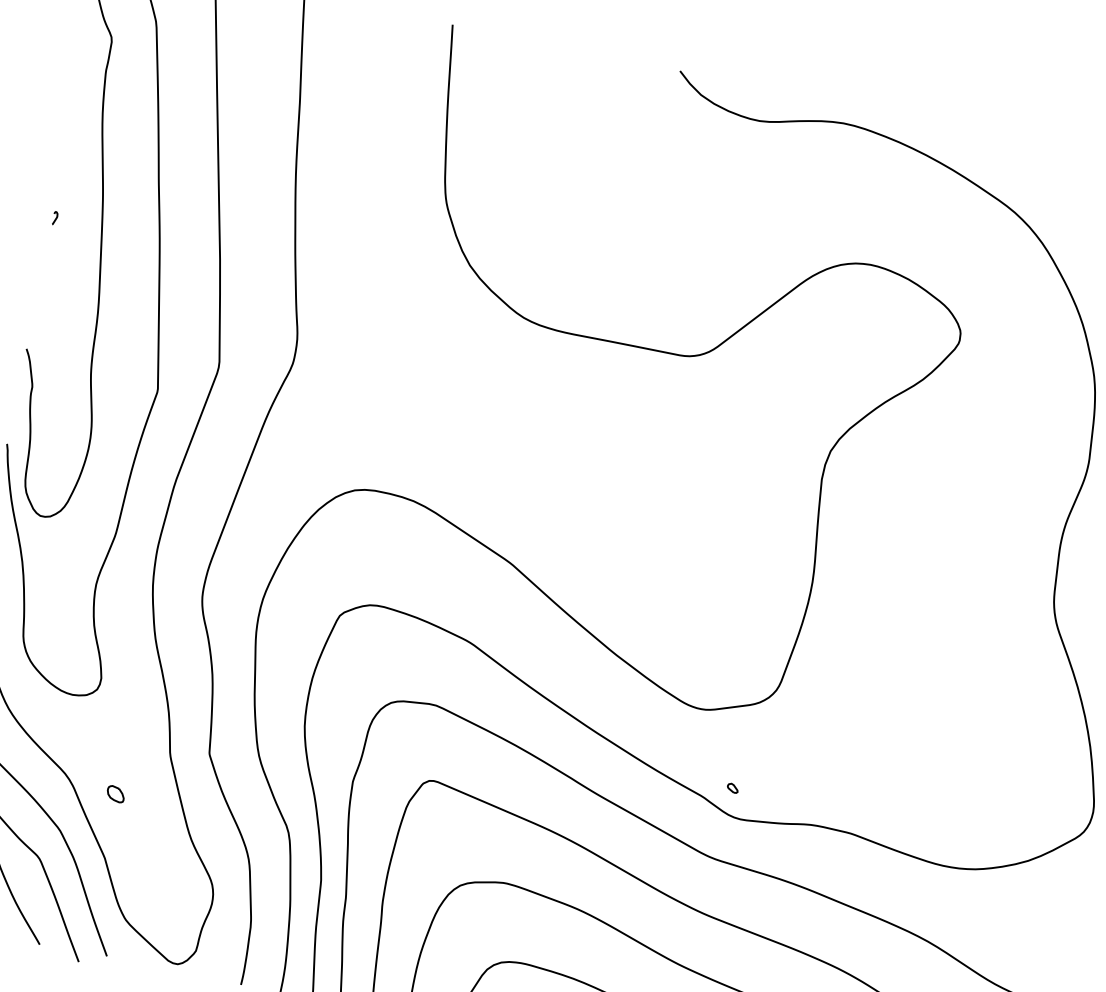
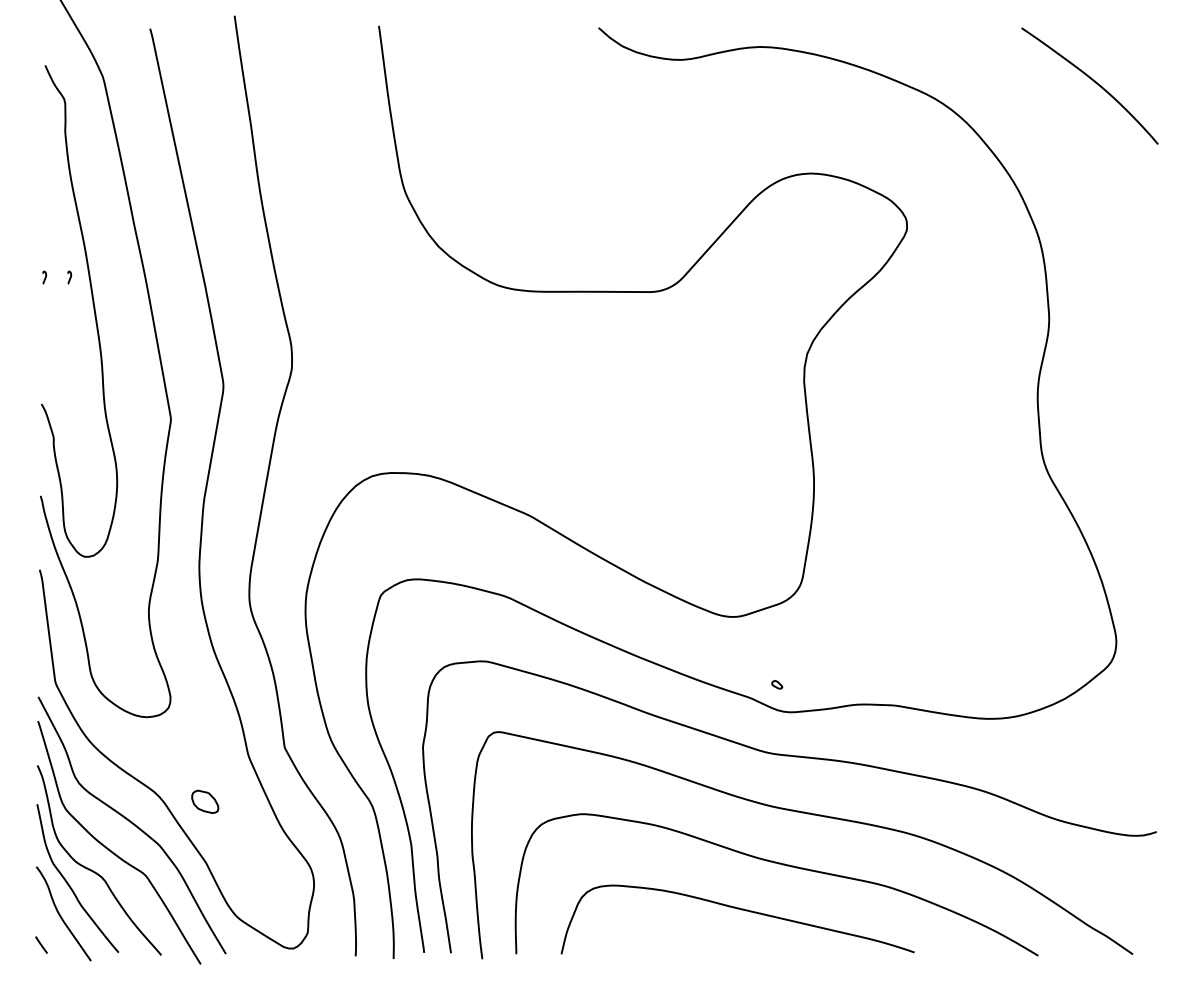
curve: (81, 223) -> (69, 277), added
part: (115, 793) -> (204, 801), size x1.6

